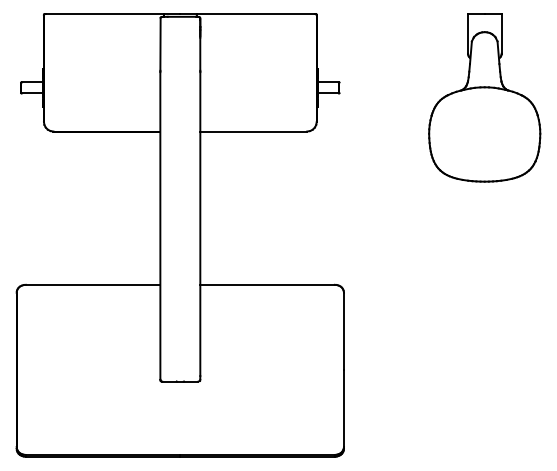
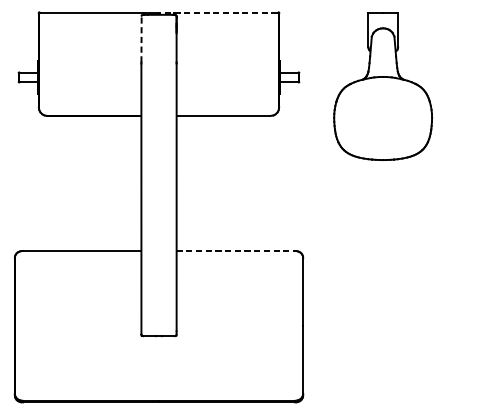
line: (247, 14) -> (218, 12), solid -> dashed
line: (160, 43) -> (141, 38), solid -> dashed
part: (484, 97) -> (382, 85), moved
line: (268, 284) -> (236, 250), solid -> dashed

